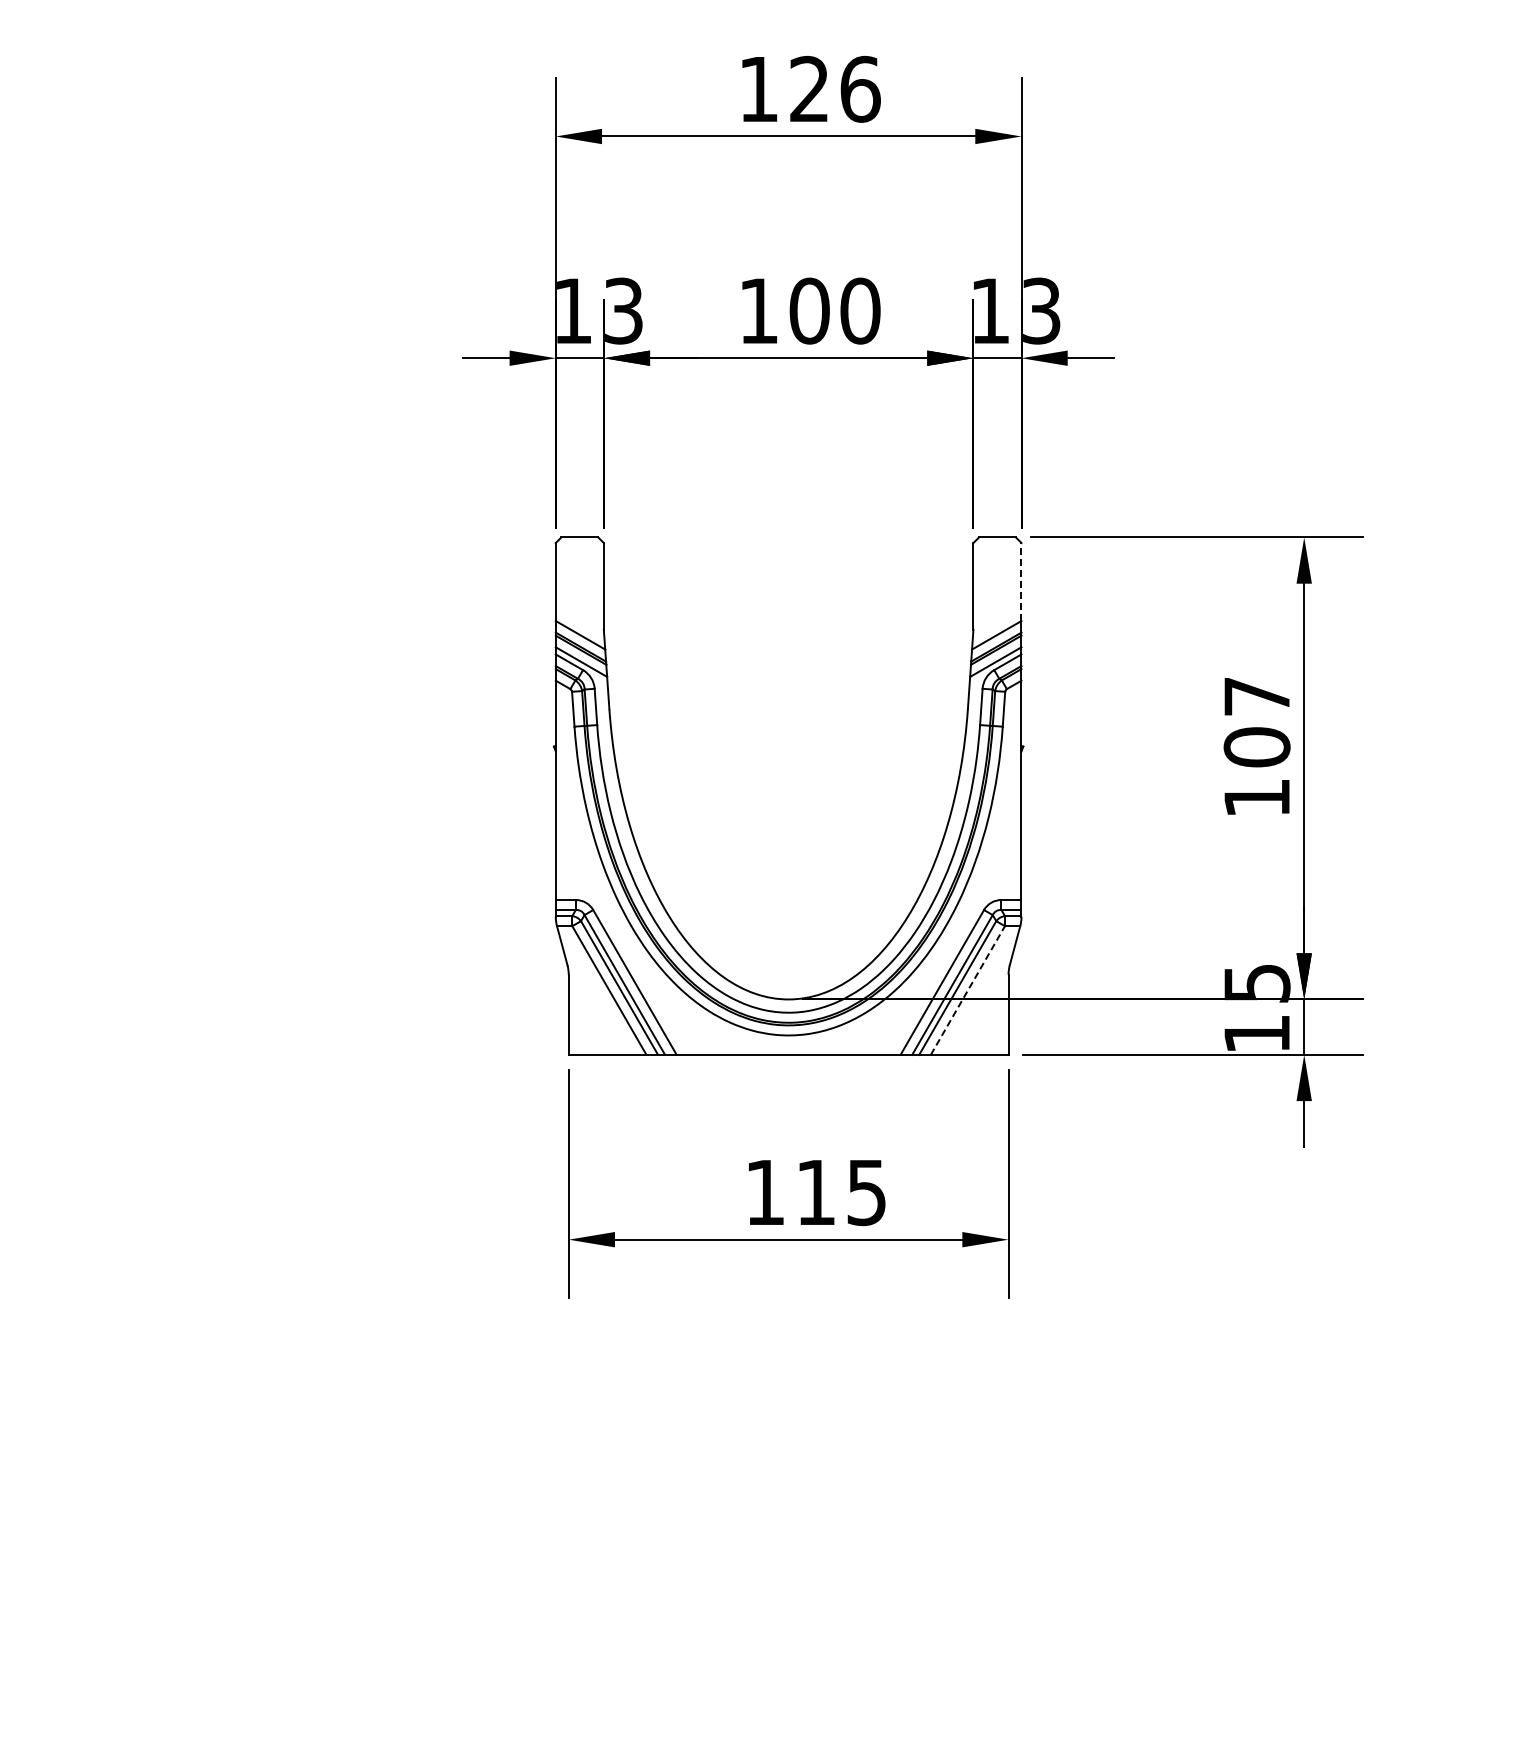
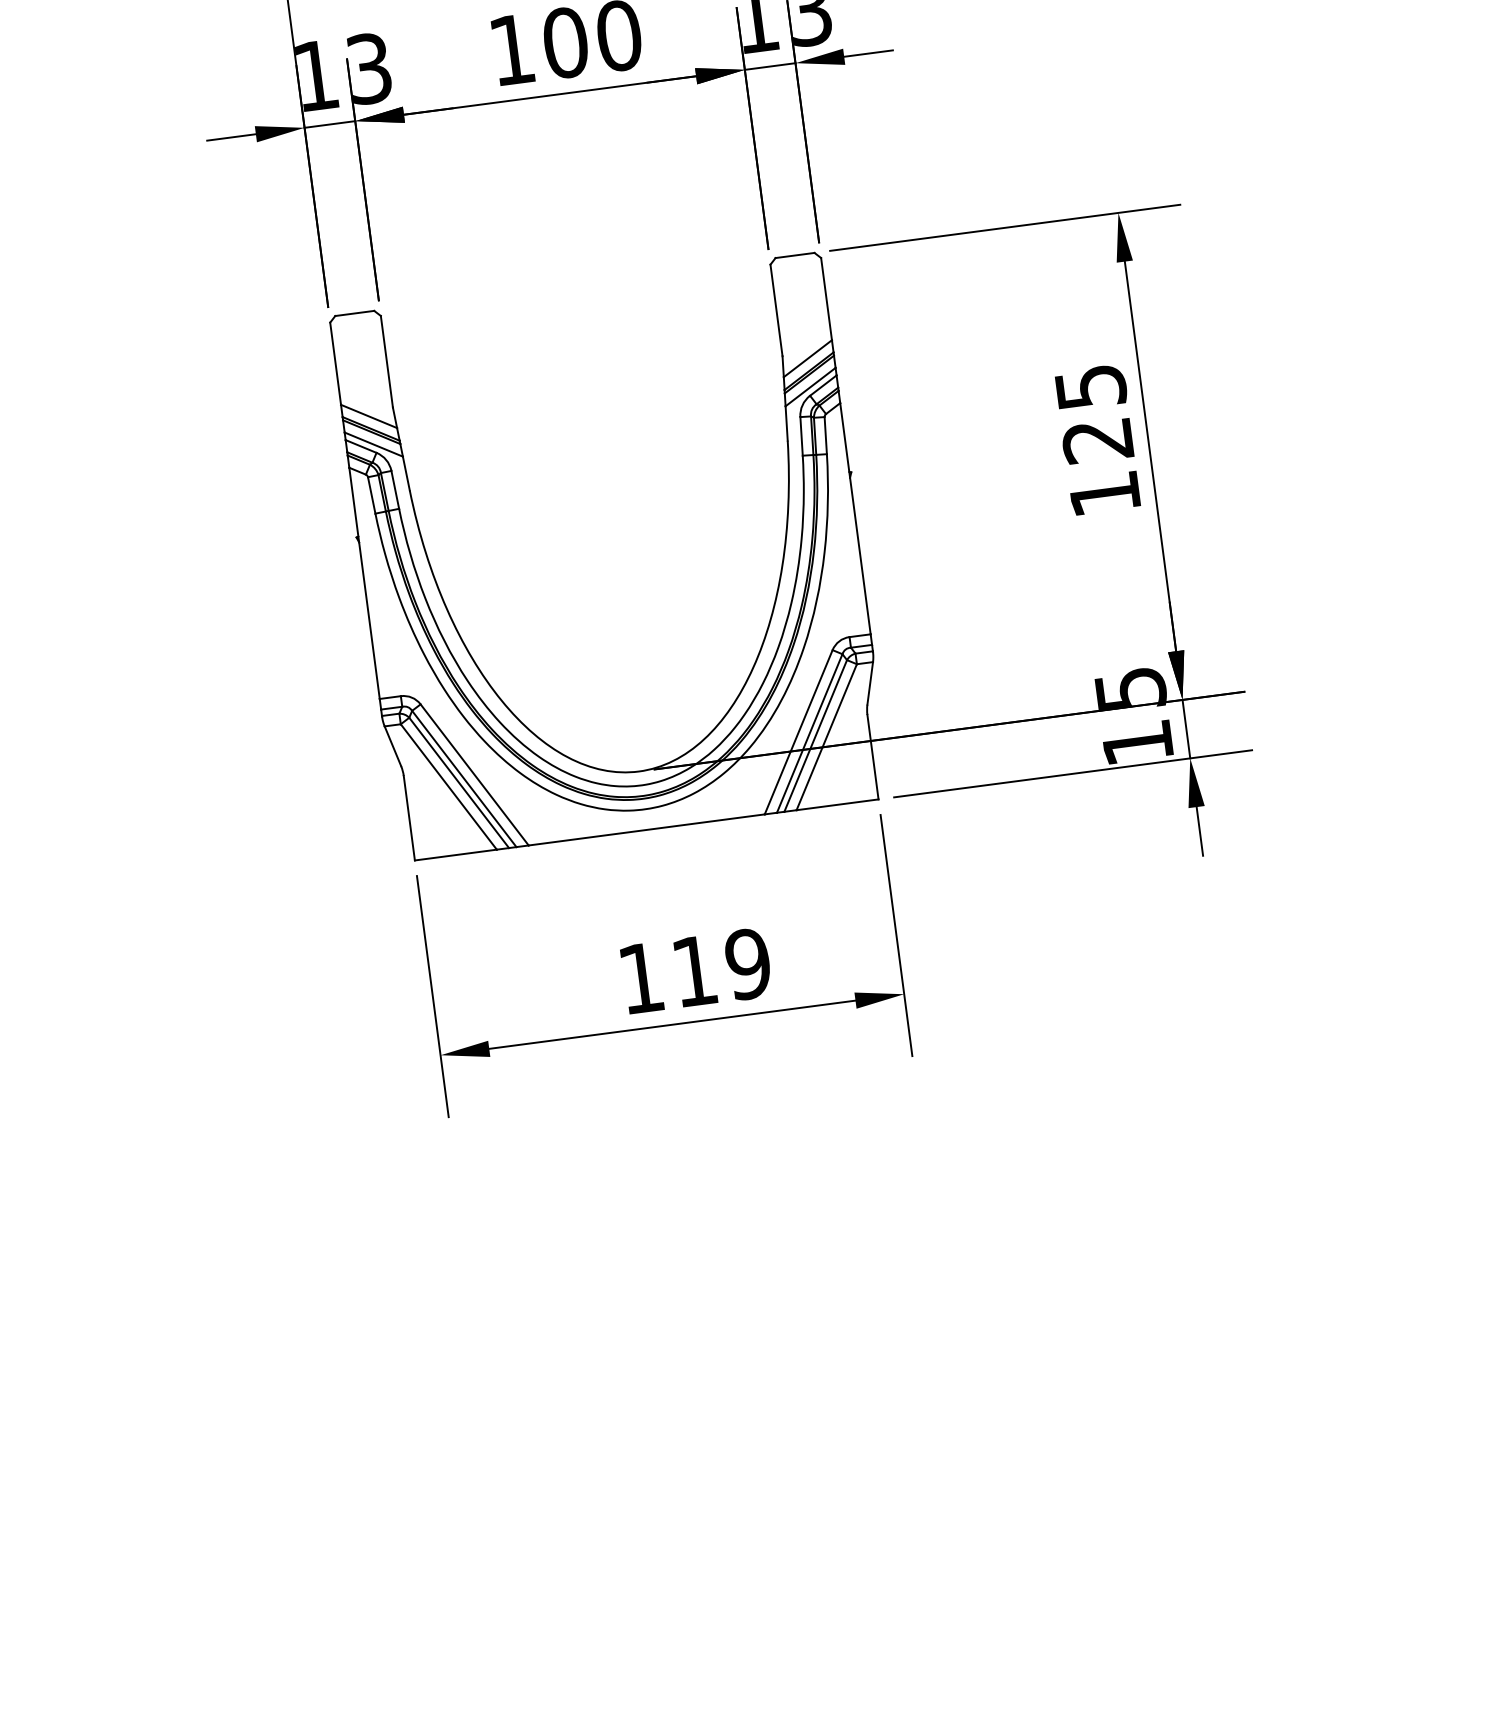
line: (1021, 582) -> (826, 299), dashed -> solid
text: (1256, 722) -> (1093, 414), 107 -> 125
line: (968, 990) -> (827, 737), dashed -> solid
text: (866, 1192) -> (747, 964), 115 -> 119

